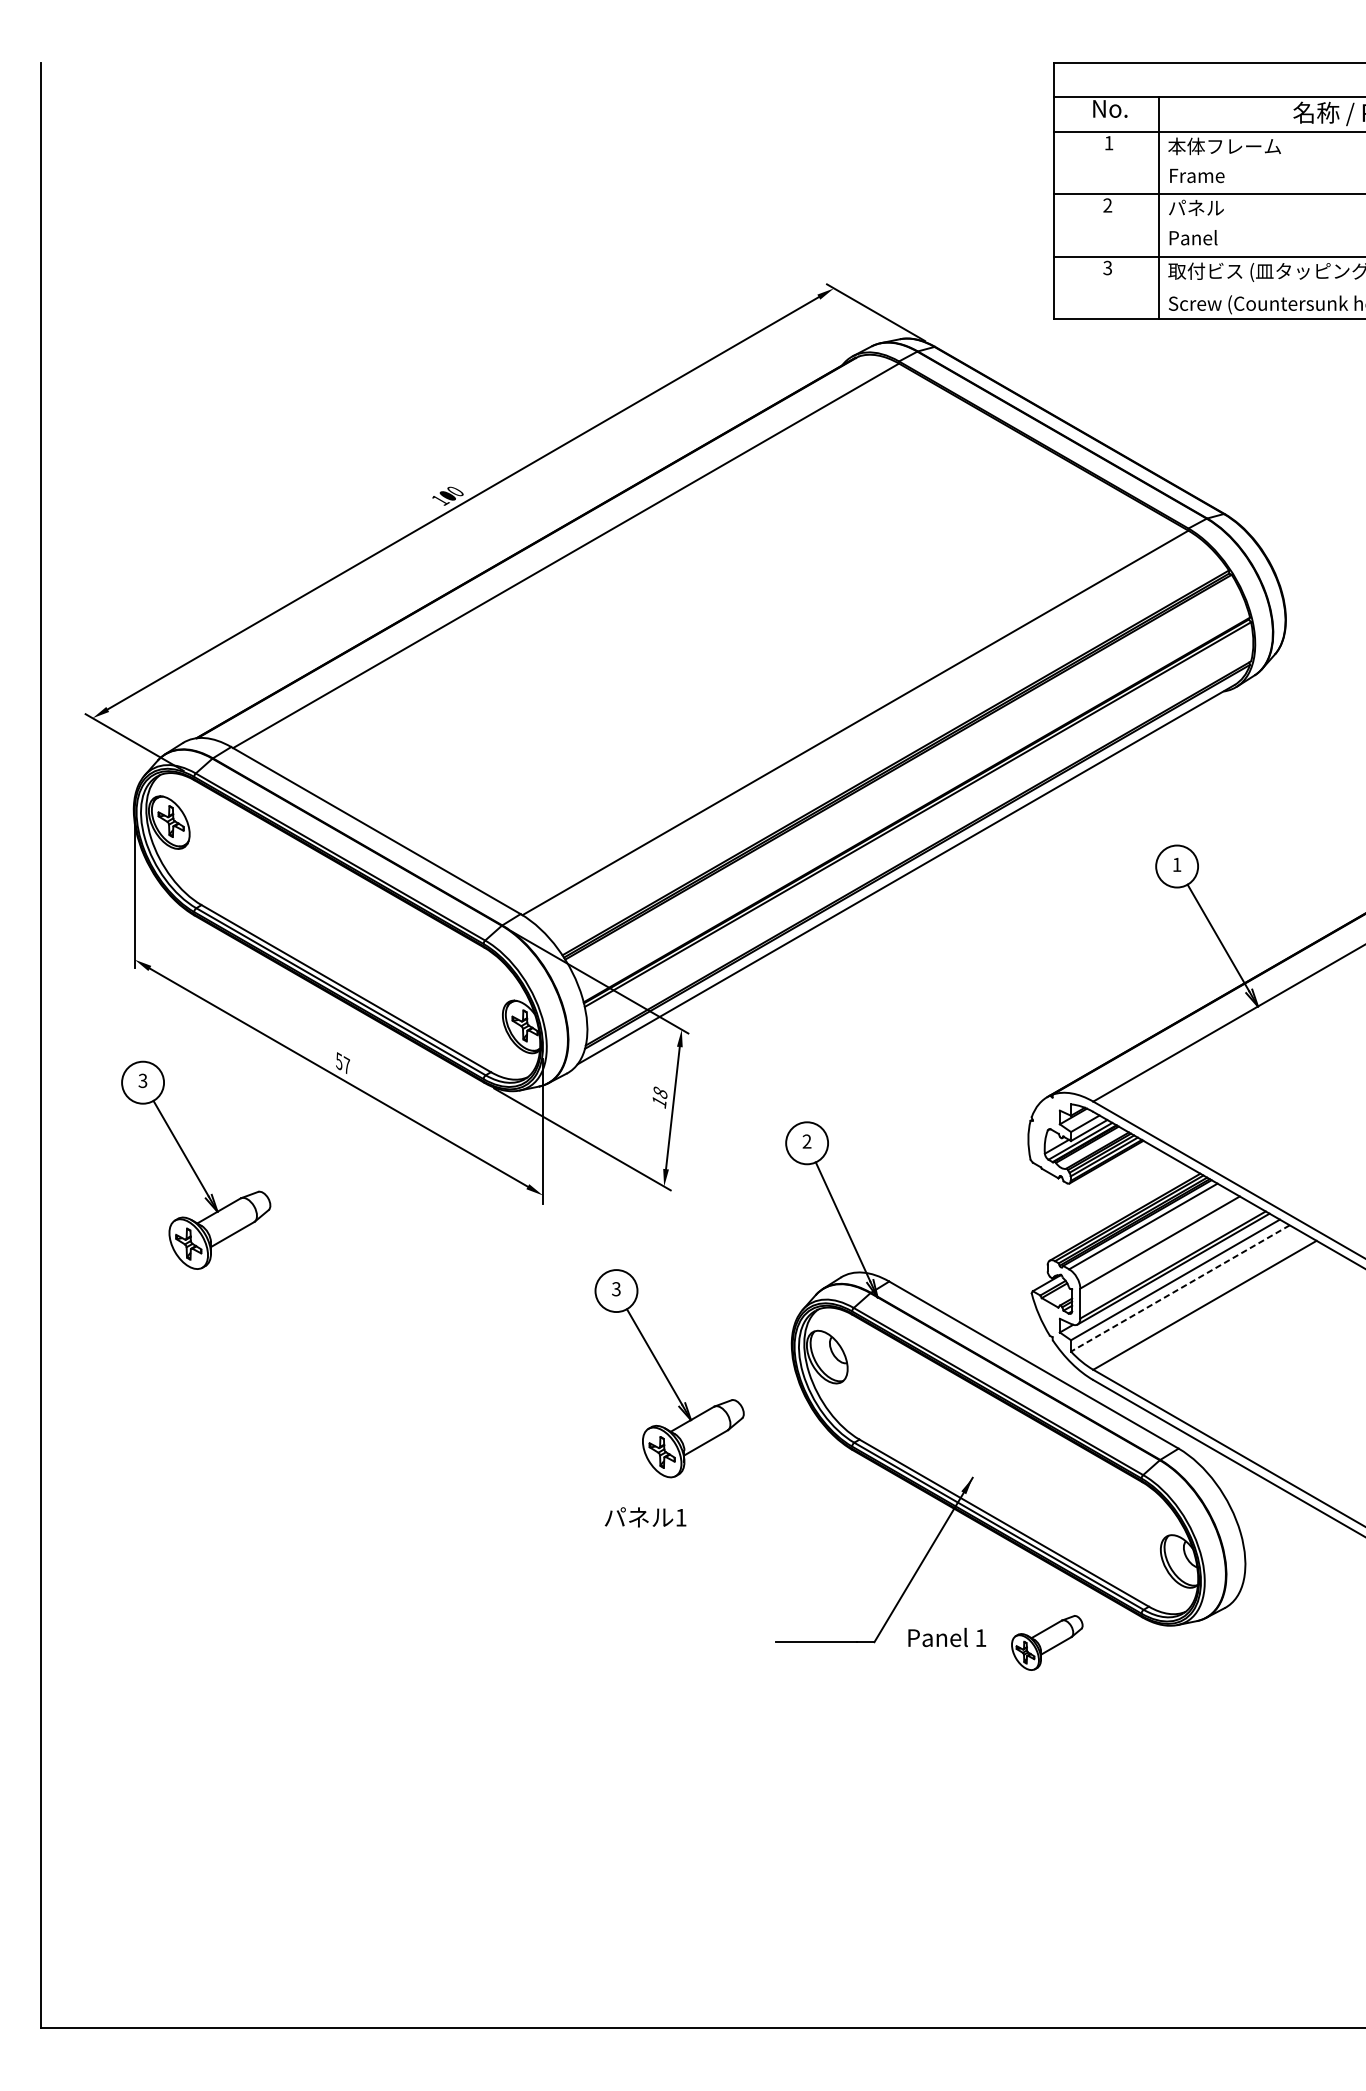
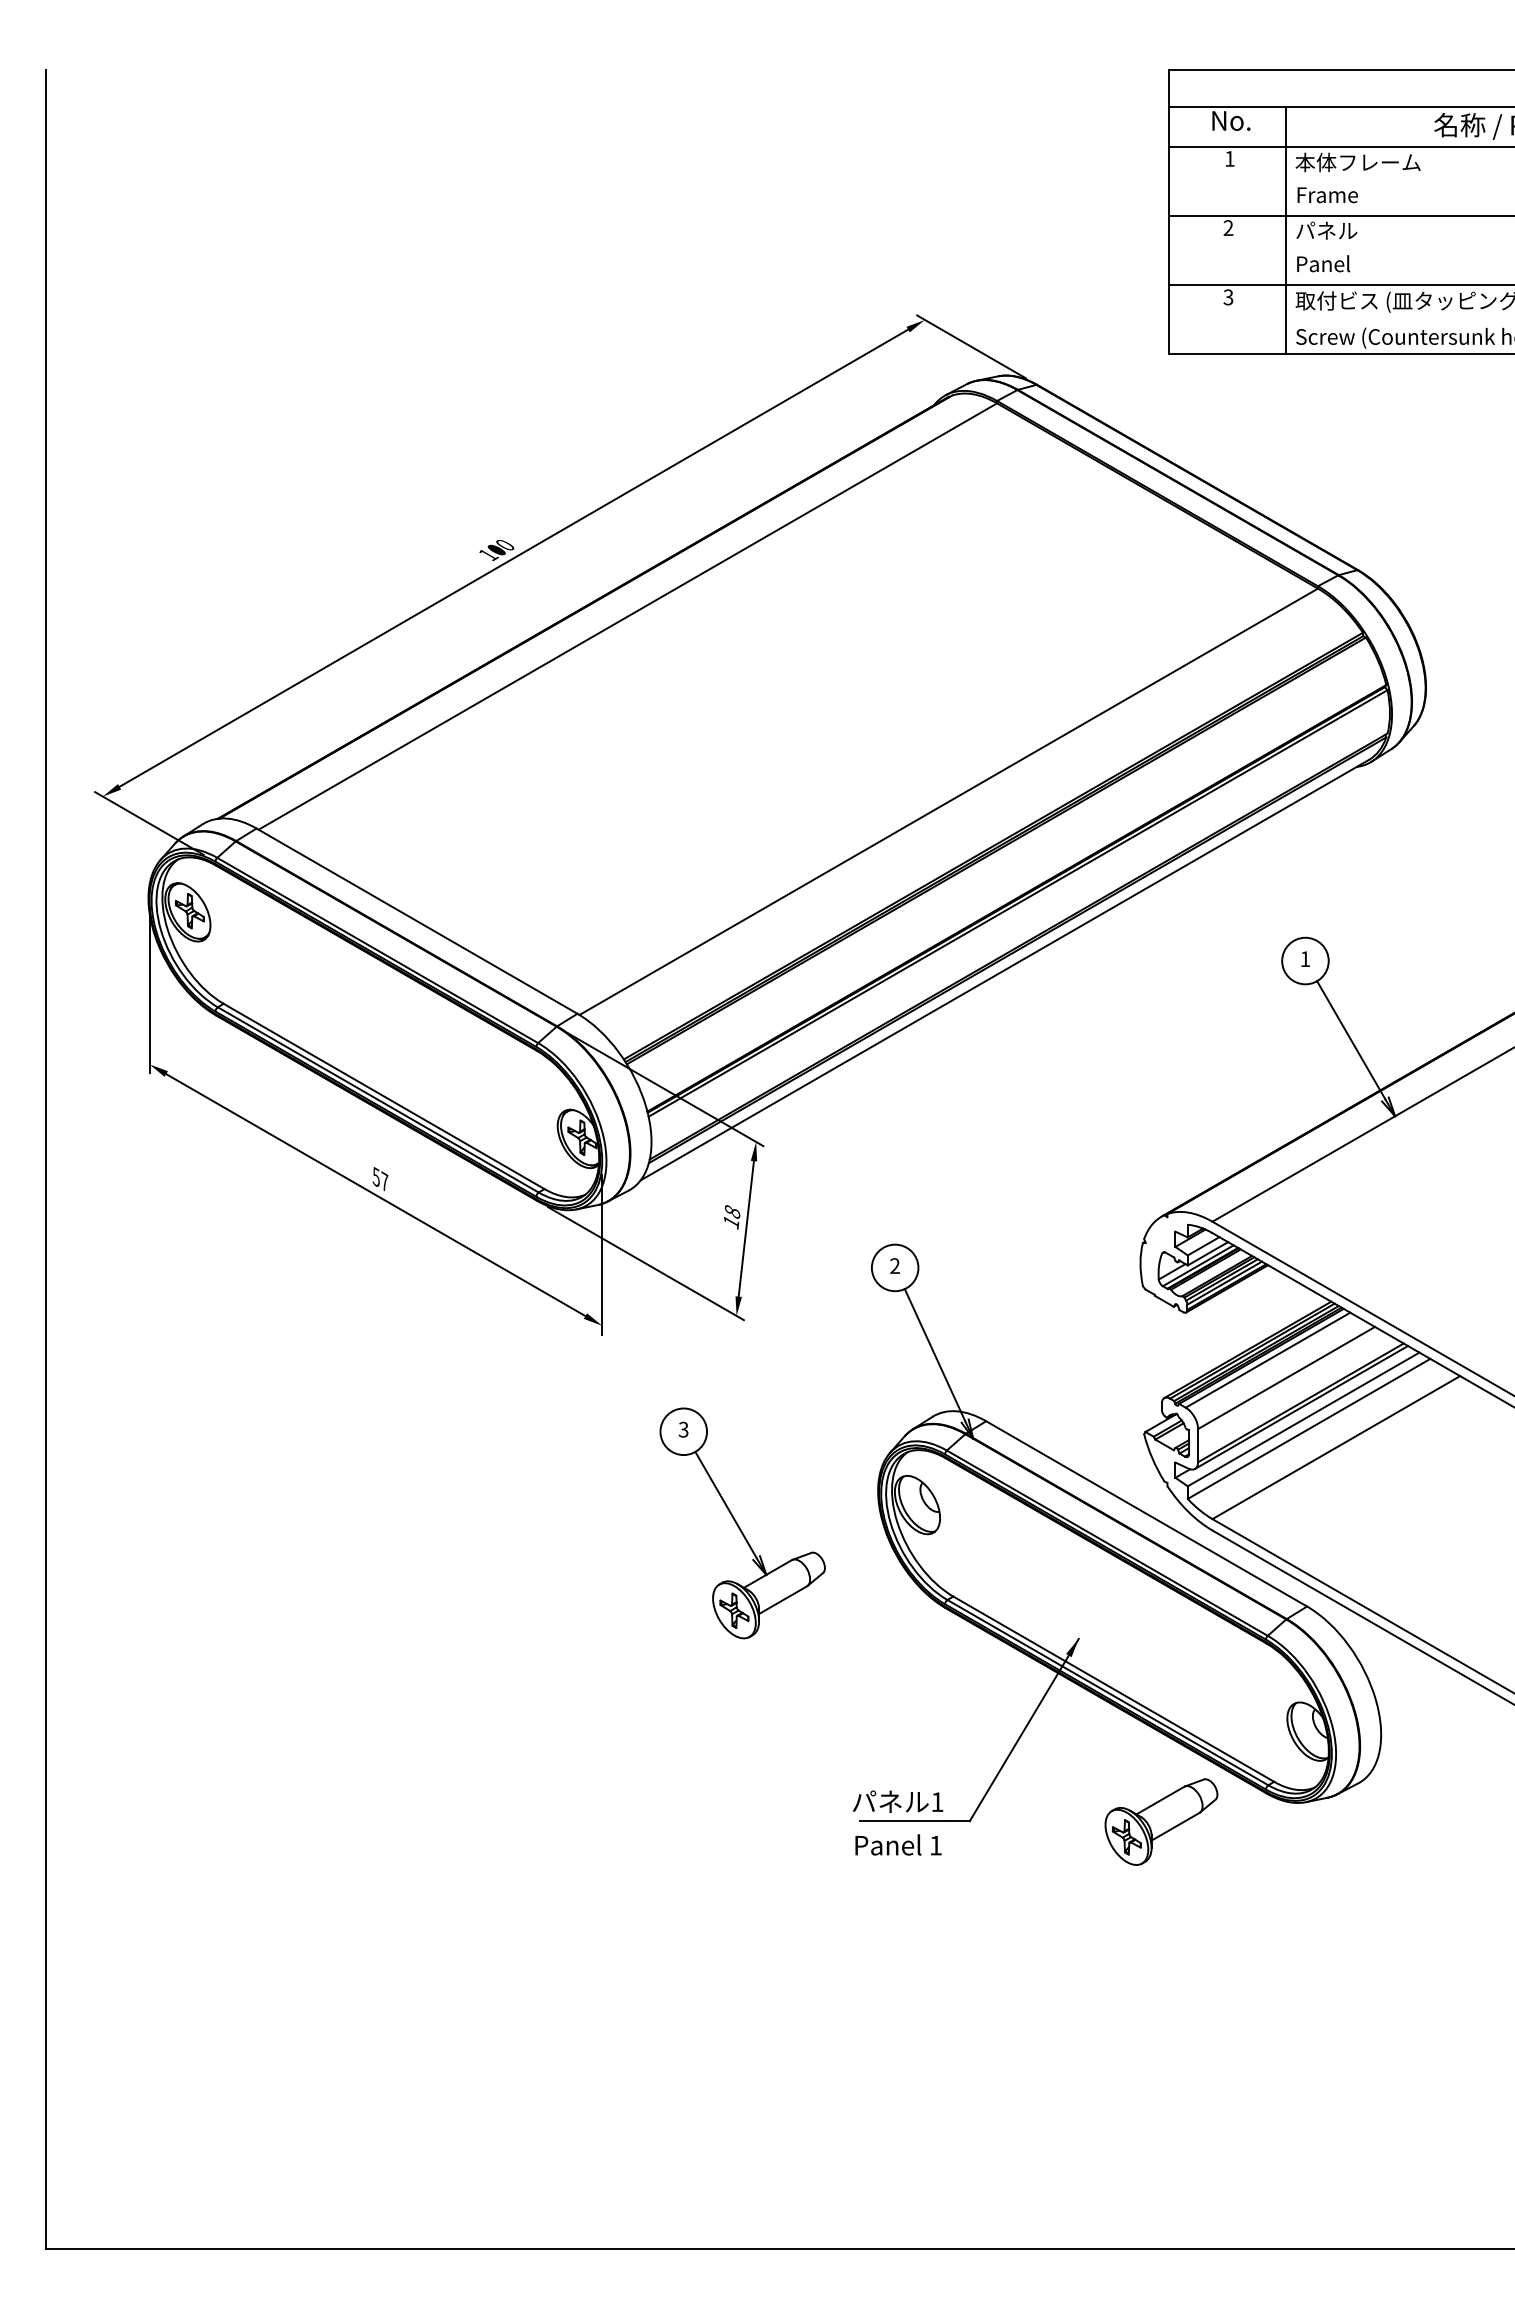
part: (196, 1165) -> (217, 1292), removed
line: (1179, 1288) -> (1308, 1429), dashed -> solid
text: (646, 1517) -> (898, 1801), moved
text: (947, 1637) -> (898, 1844), moved
part: (1047, 1642) -> (1161, 1821), size x1.43

